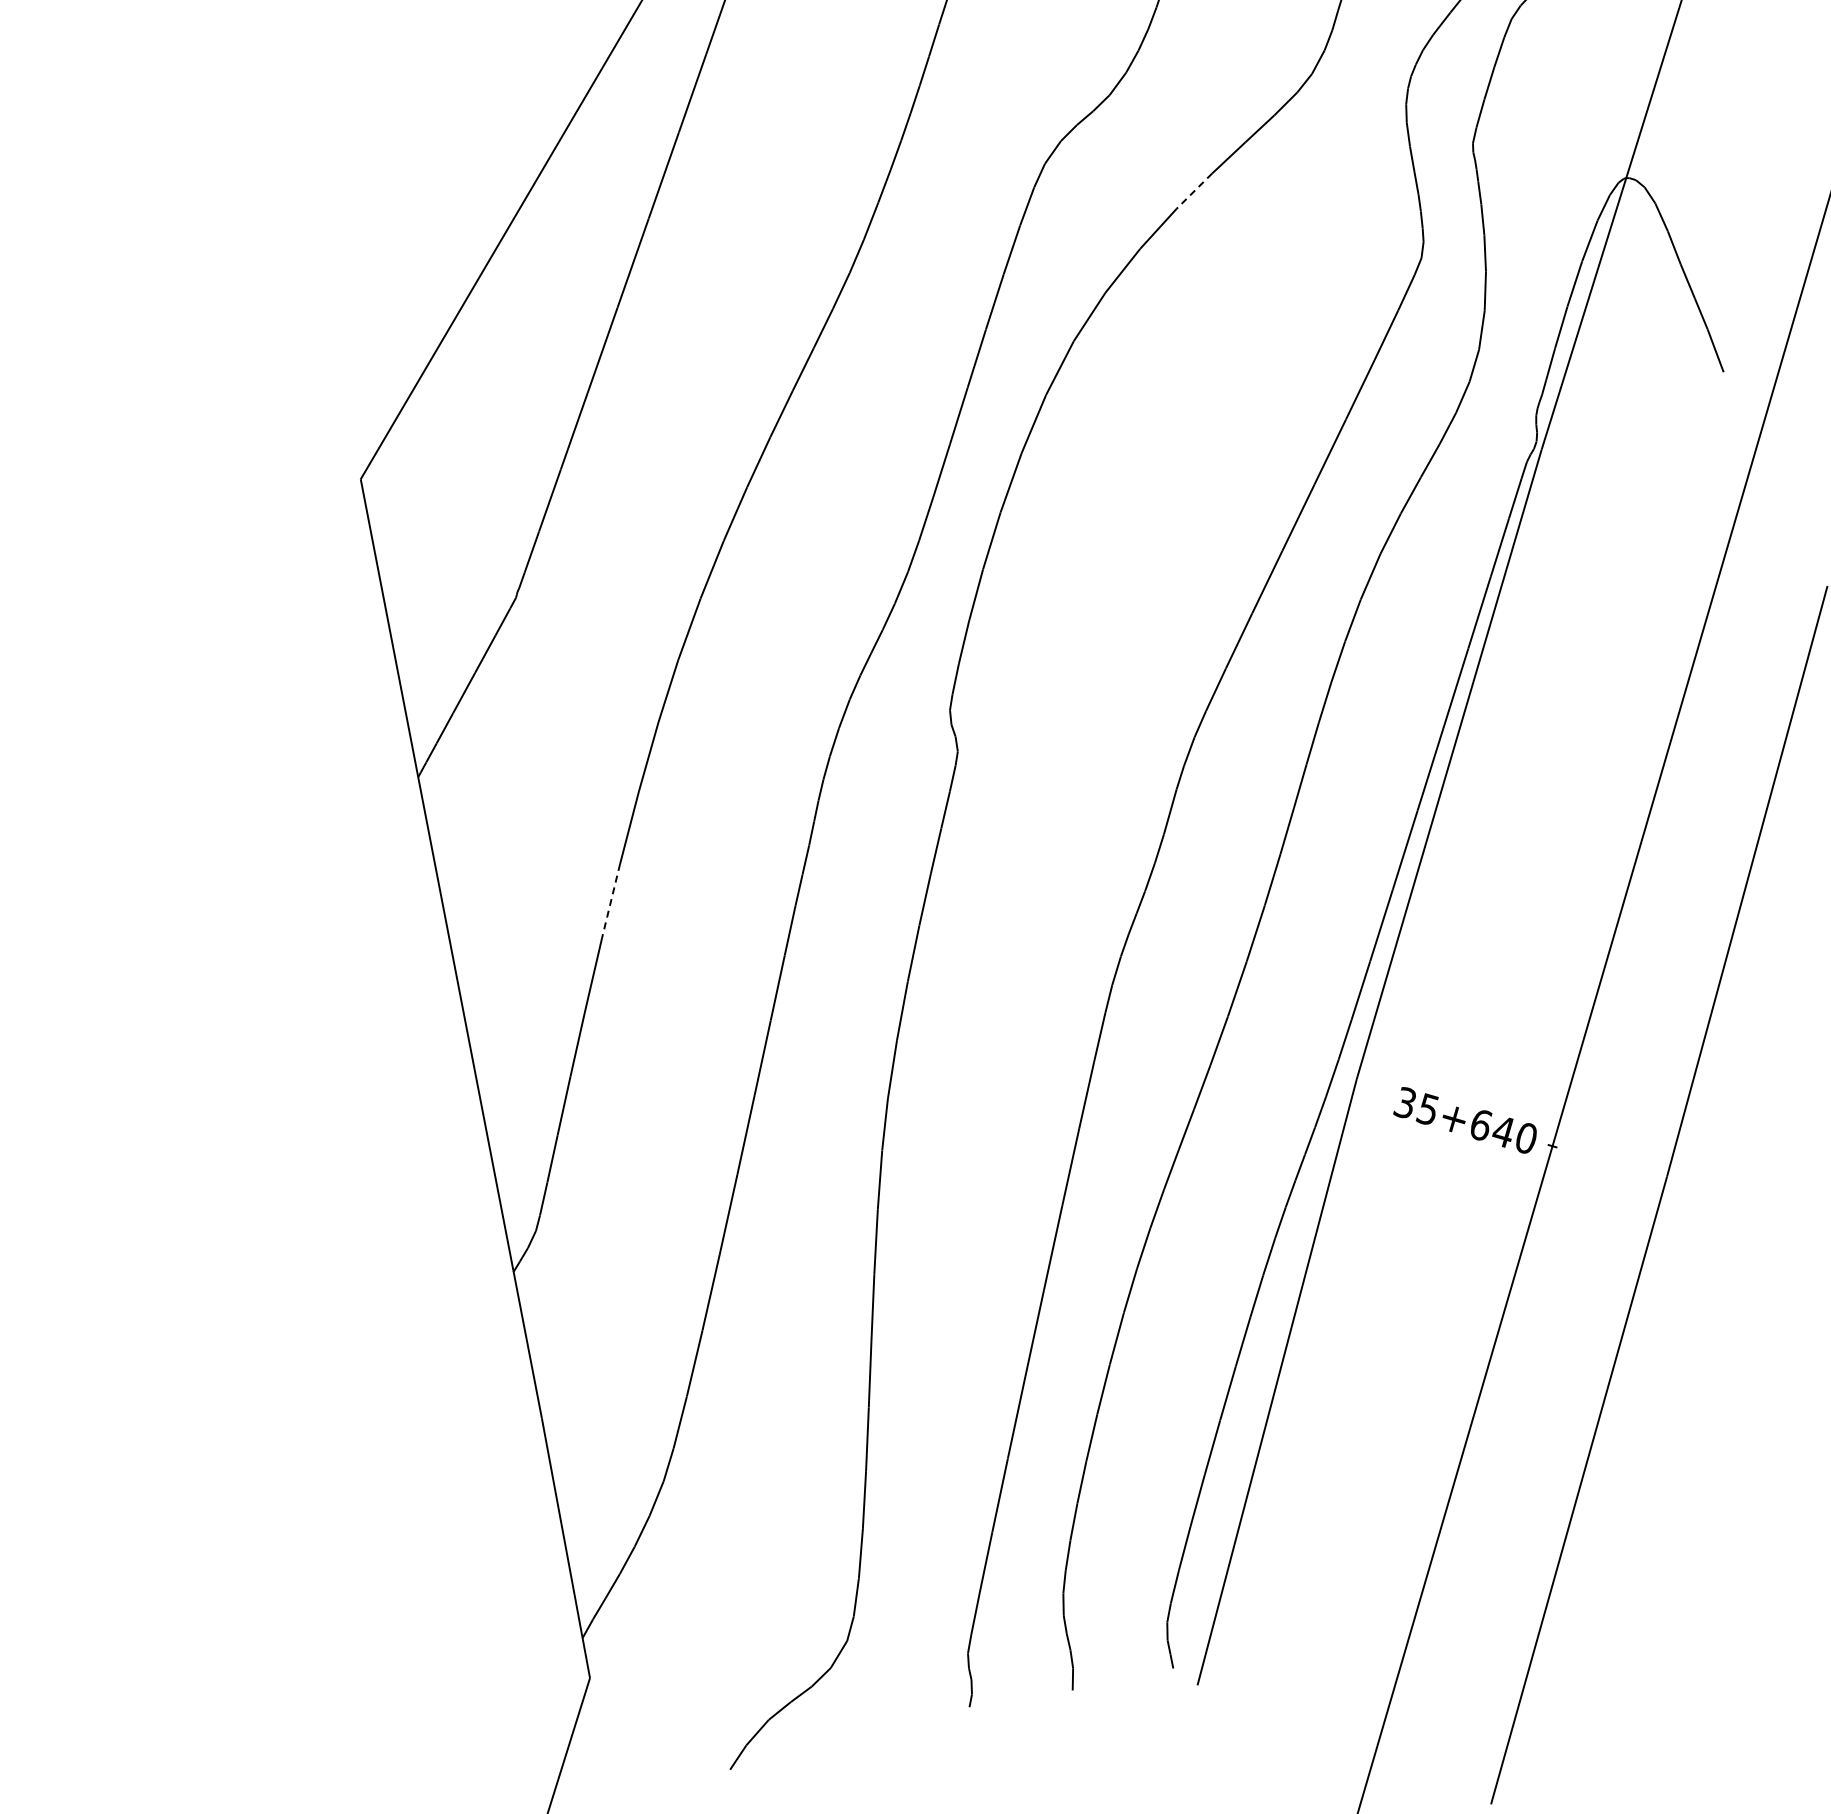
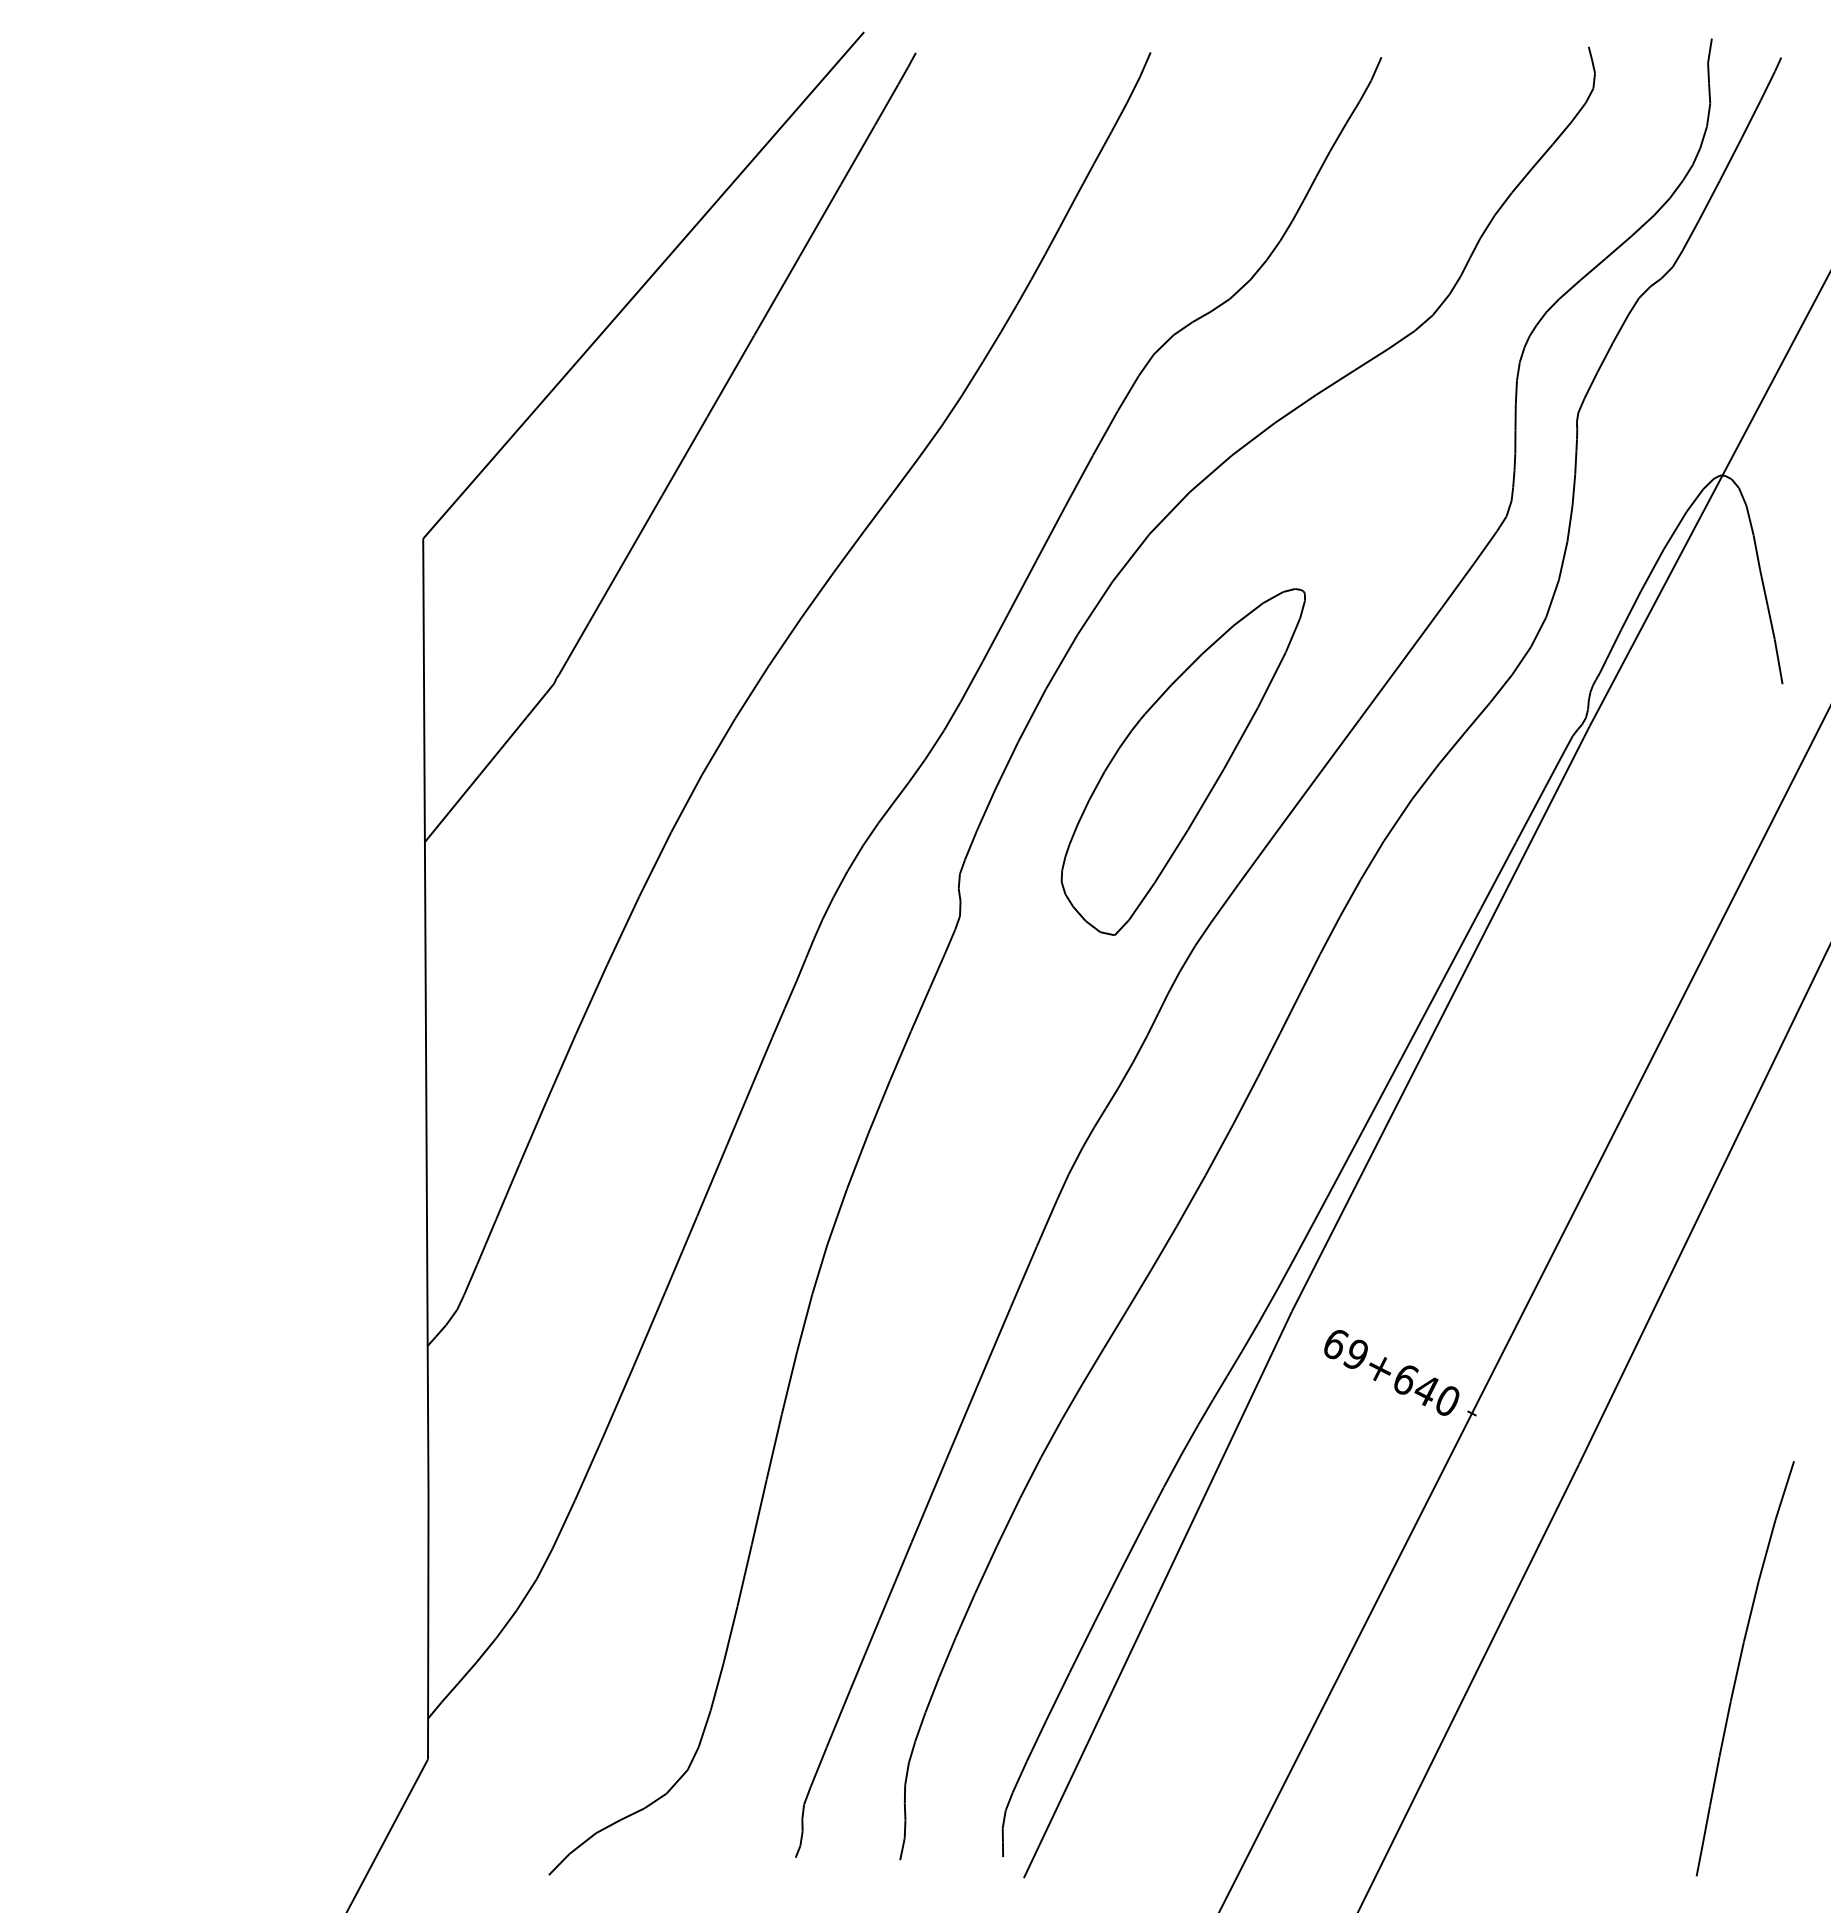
line: (1194, 191) -> (1295, 409), dashed -> solid
part: (1148, 558) -> (1182, 761), added
line: (610, 901) -> (591, 999), dashed -> solid
text: (1416, 1105) -> (1345, 1348), 35+640 -> 69+640

